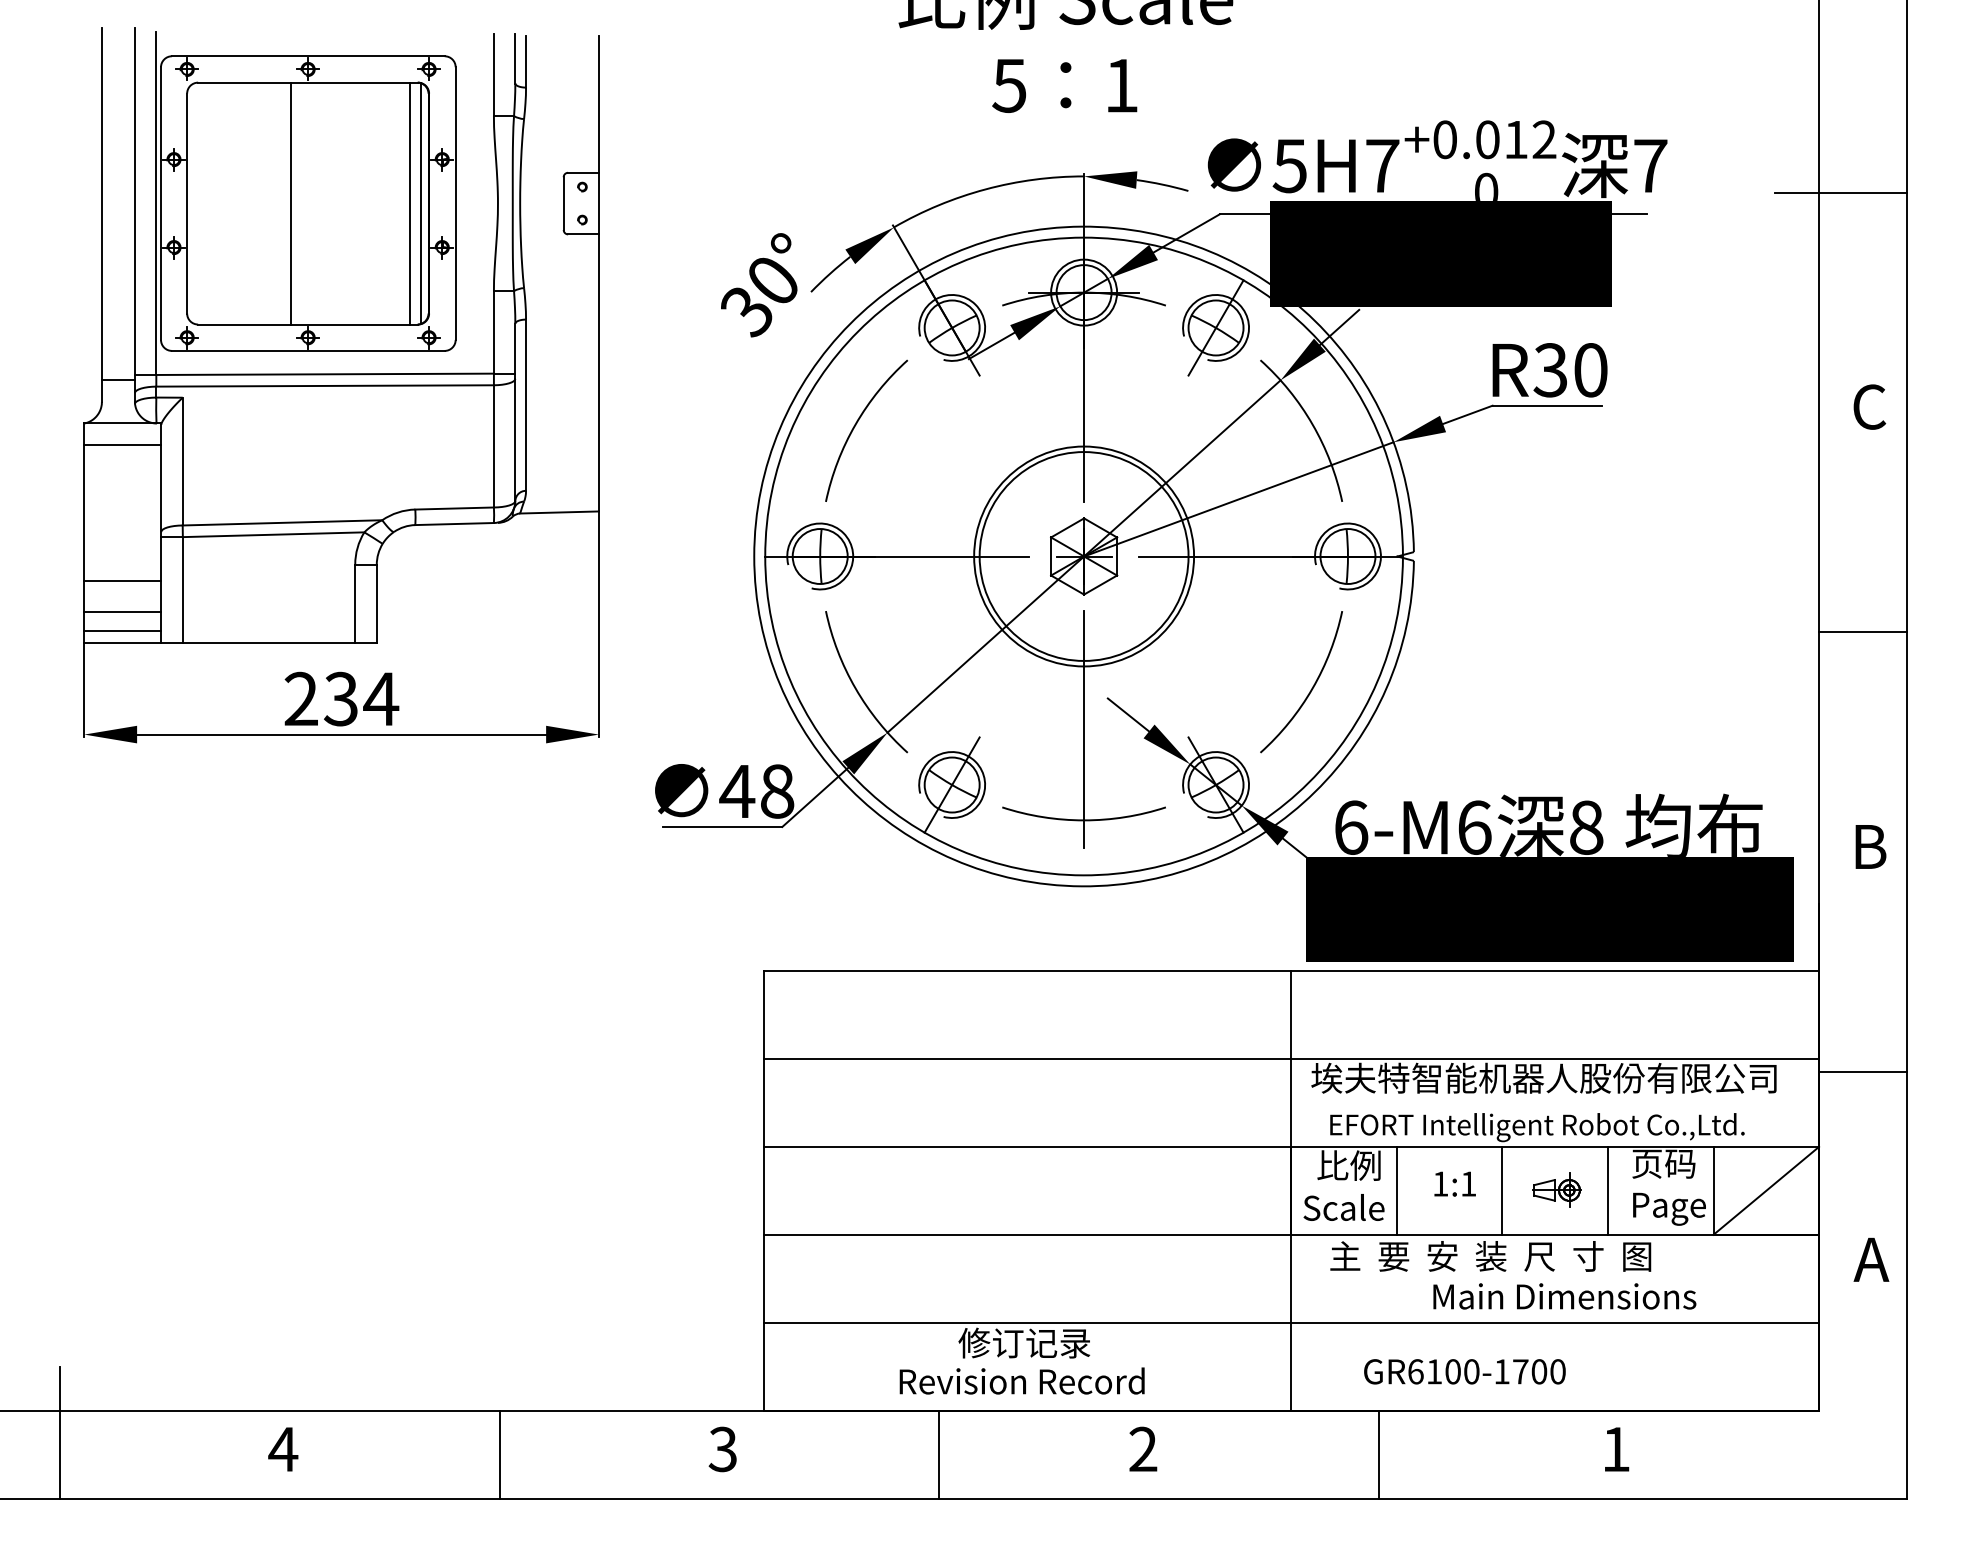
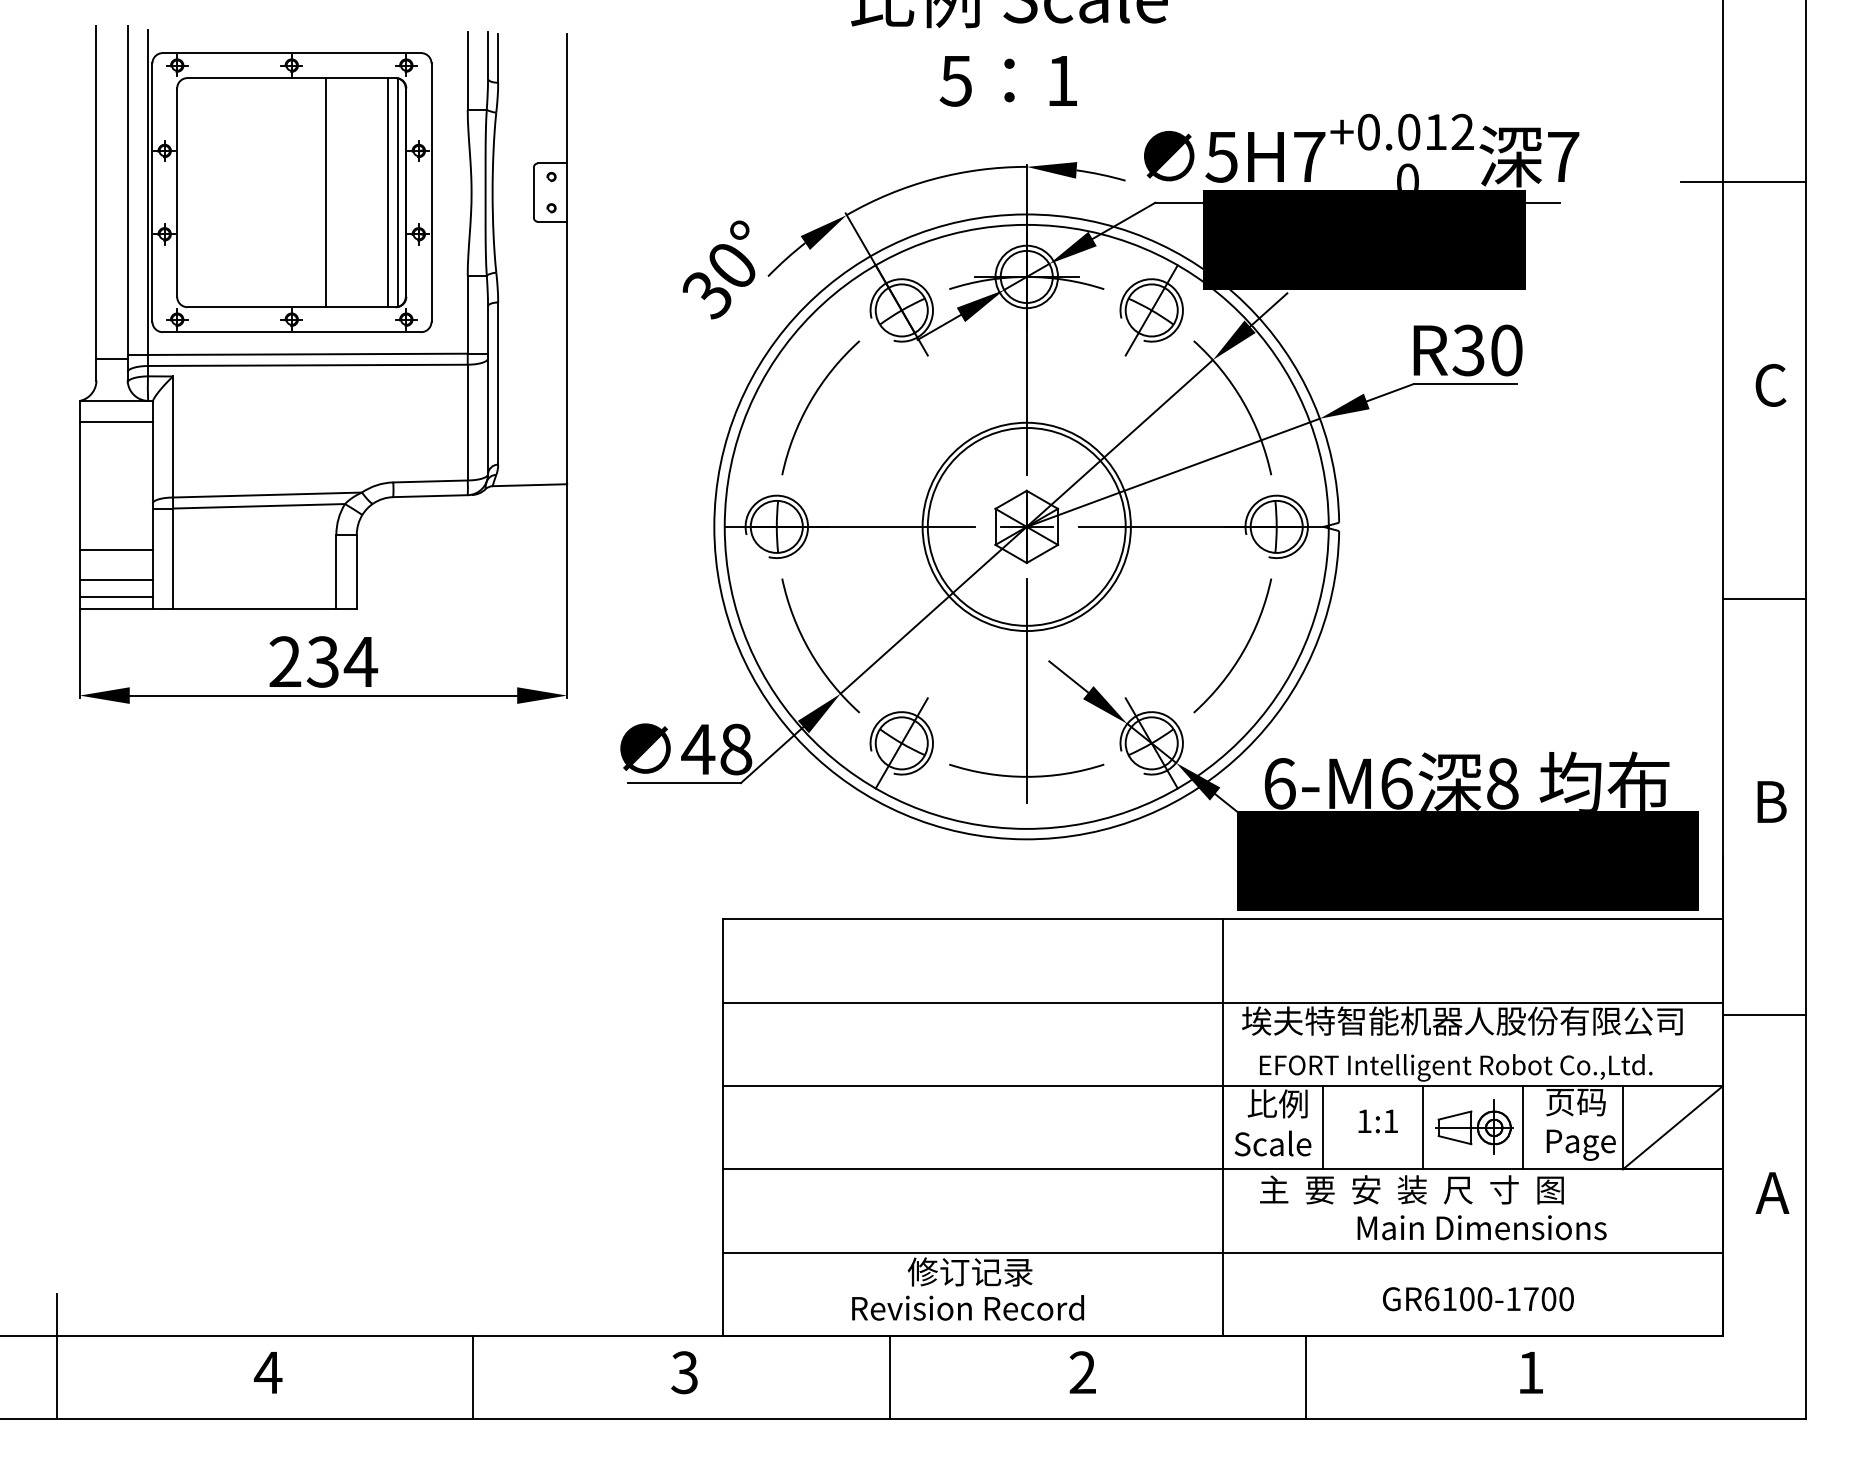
line: (290, 203) -> (325, 192), moved
part: (1556, 1189) -> (1474, 1126), size x1.67
text: (1464, 1371) -> (1478, 1298), moved

